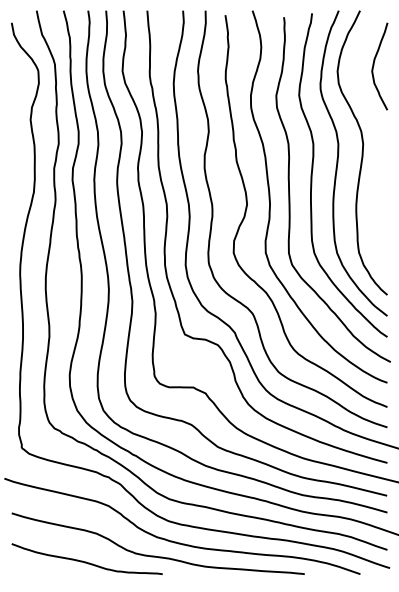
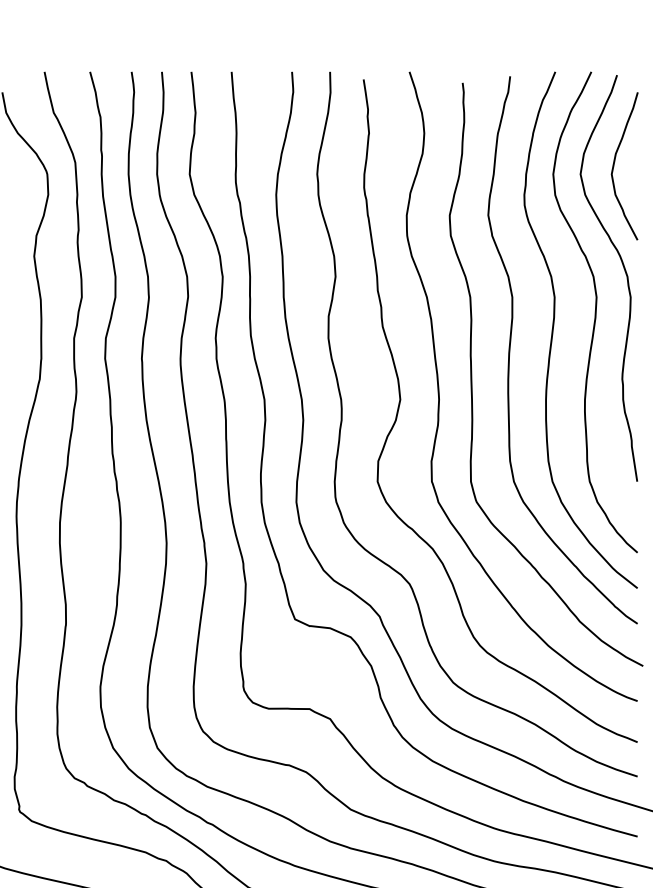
curve: (379, 129) -> (624, 272), added

